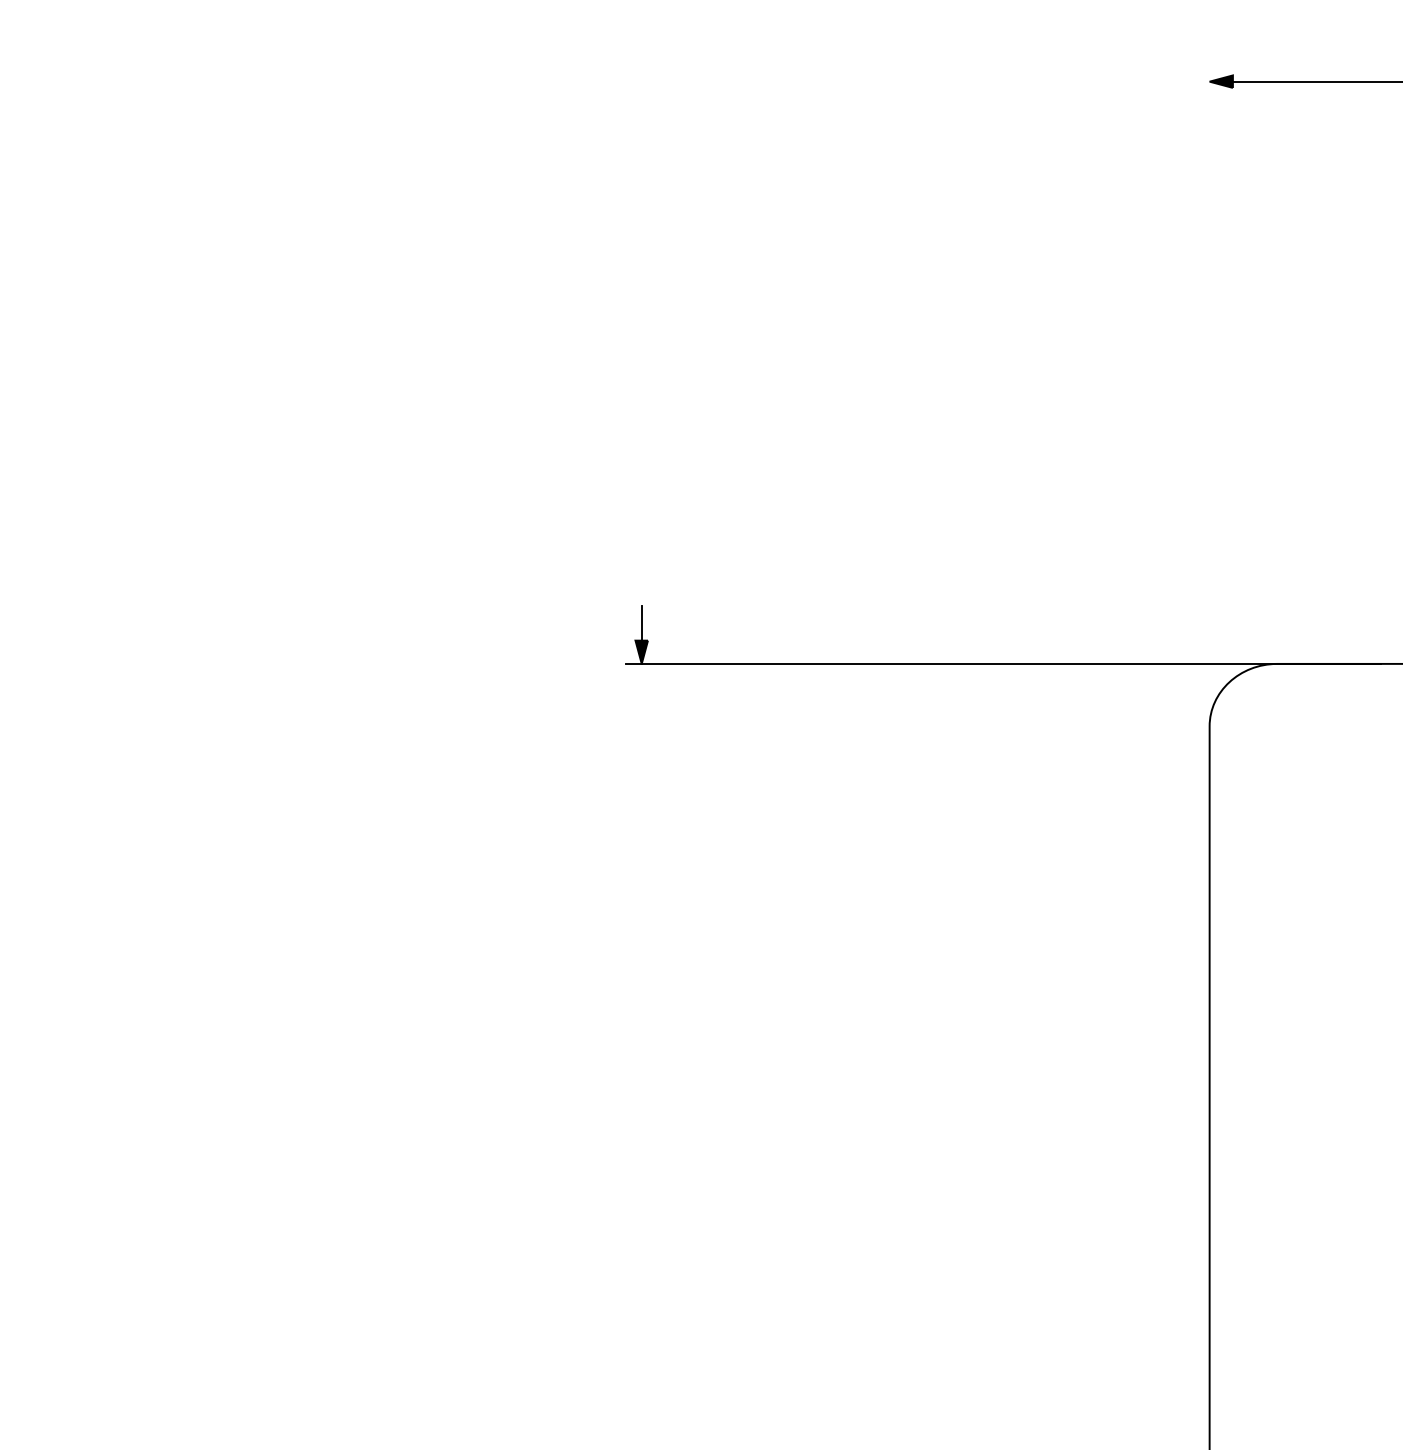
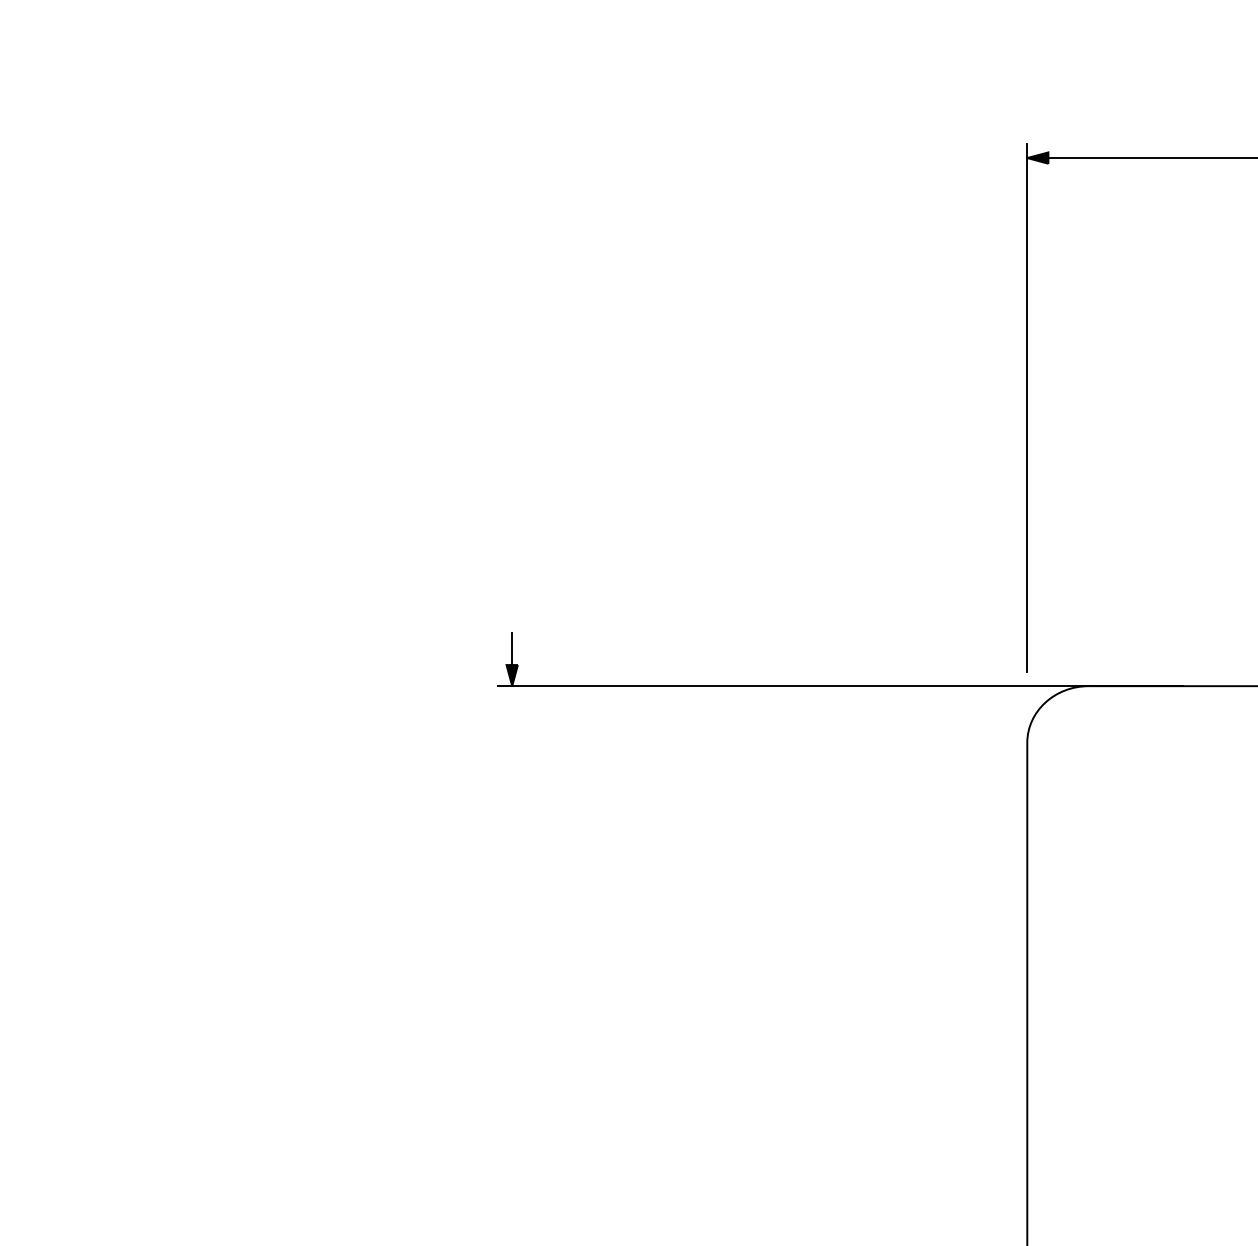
line: (1209, 357) -> (1027, 408), added

